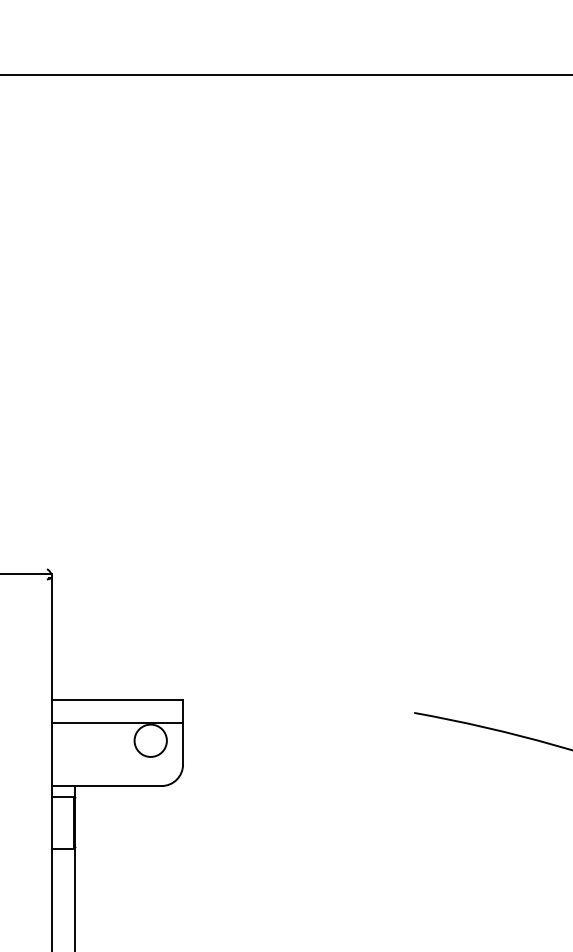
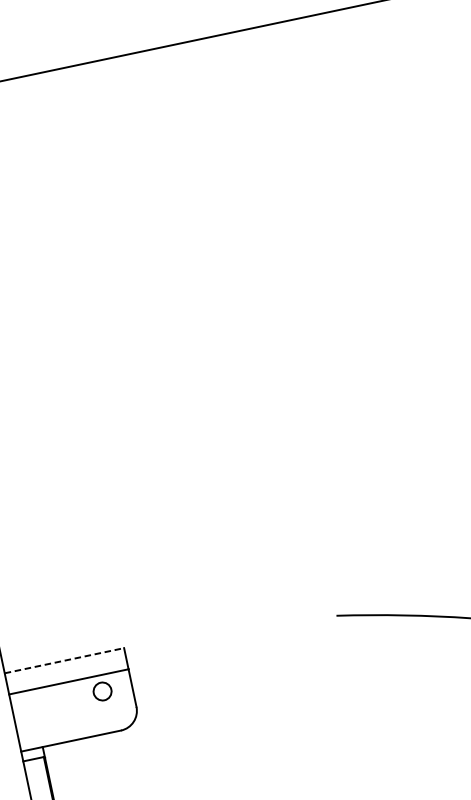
line: (117, 699) -> (64, 660), solid -> dashed
circle: (150, 740) -> (102, 691), size x0.6

